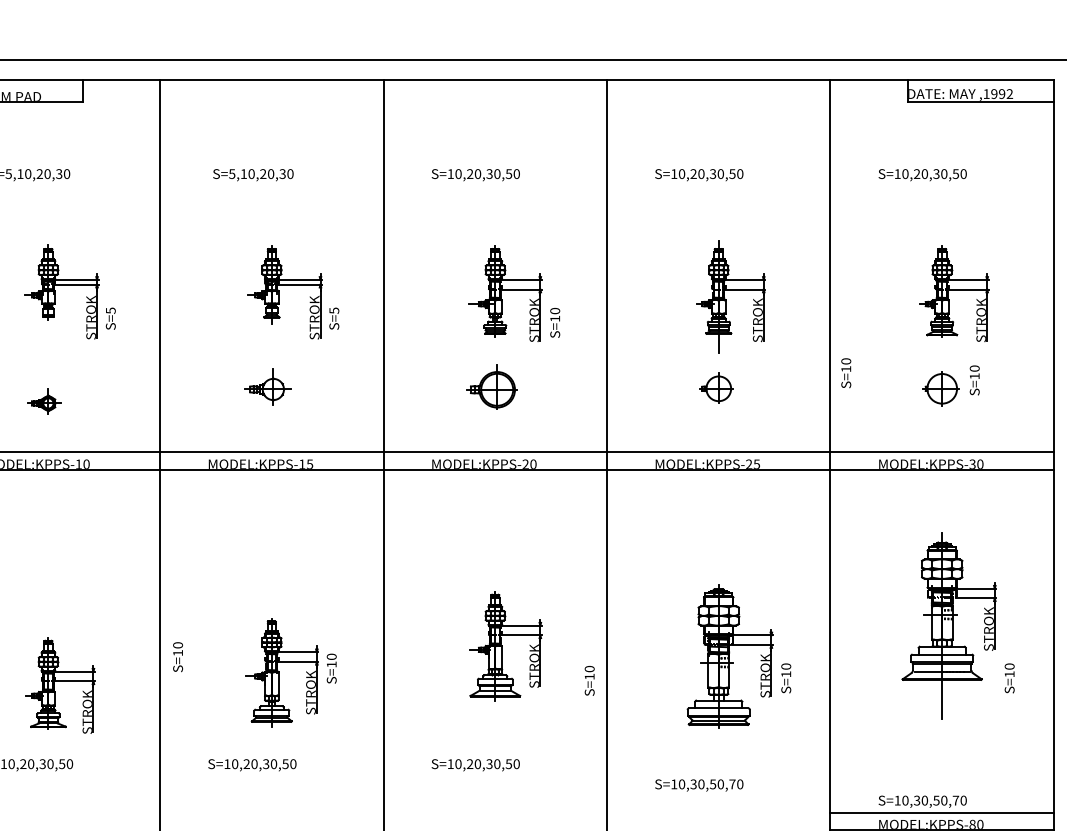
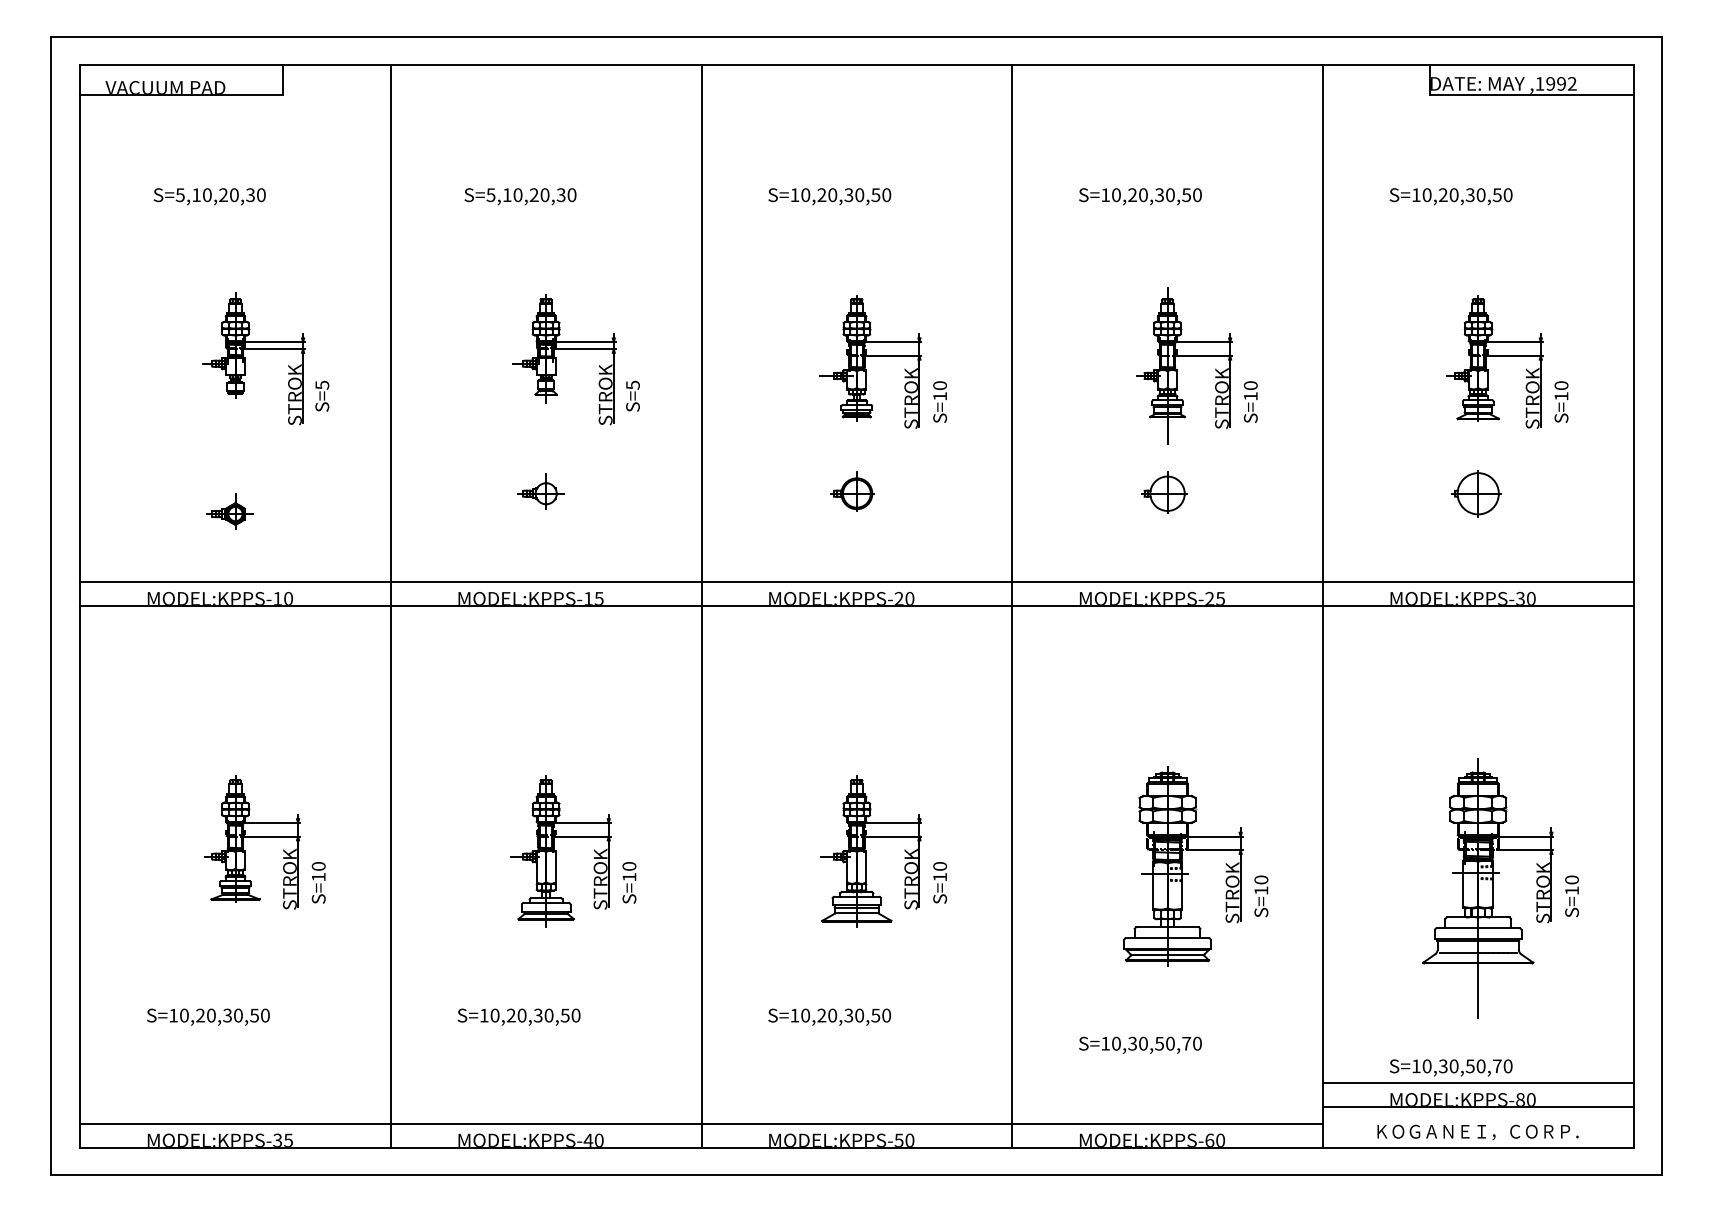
text: (846, 372) -> (1250, 401), moved
text: (974, 380) -> (1561, 401), moved
part: (267, 387) -> (540, 491), size x0.71
part: (492, 387) -> (852, 491), size x0.62
part: (948, 625) -> (1487, 888), moved
text: (177, 656) -> (318, 882), moved
part: (282, 672) -> (560, 851), moved
text: (589, 680) -> (940, 882), moved
part: (60, 685) -> (252, 842), moved

